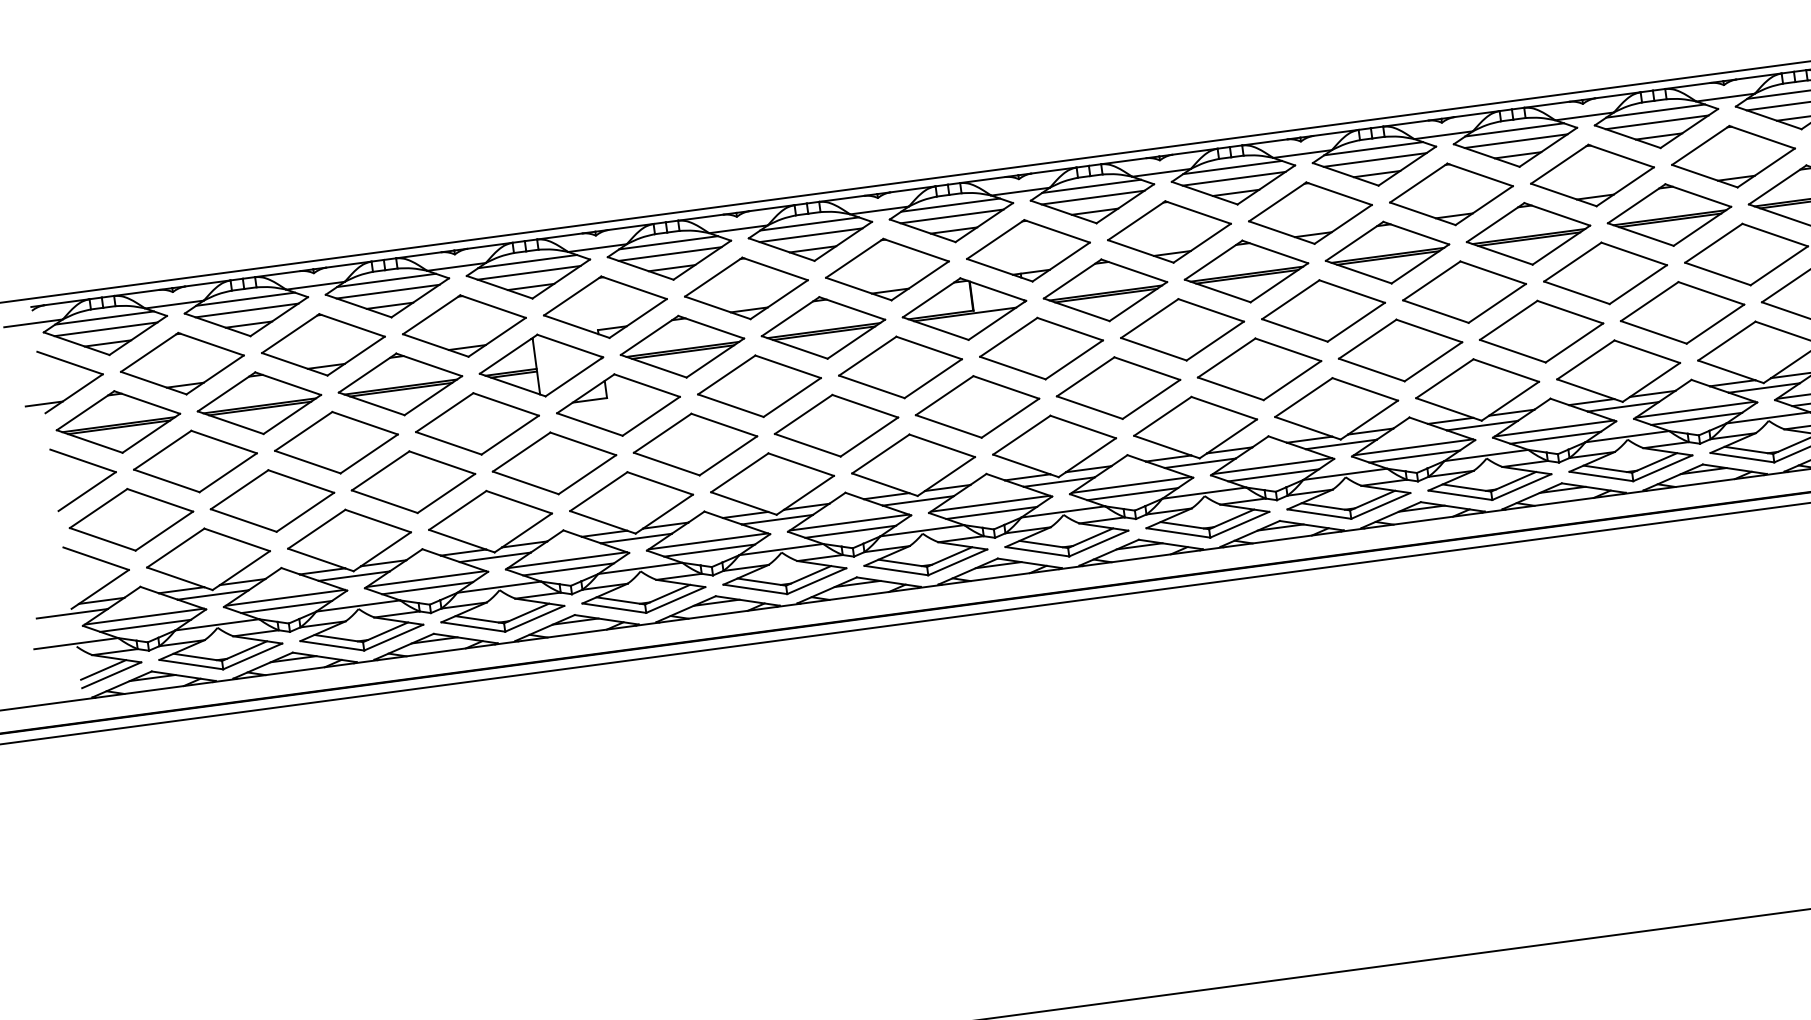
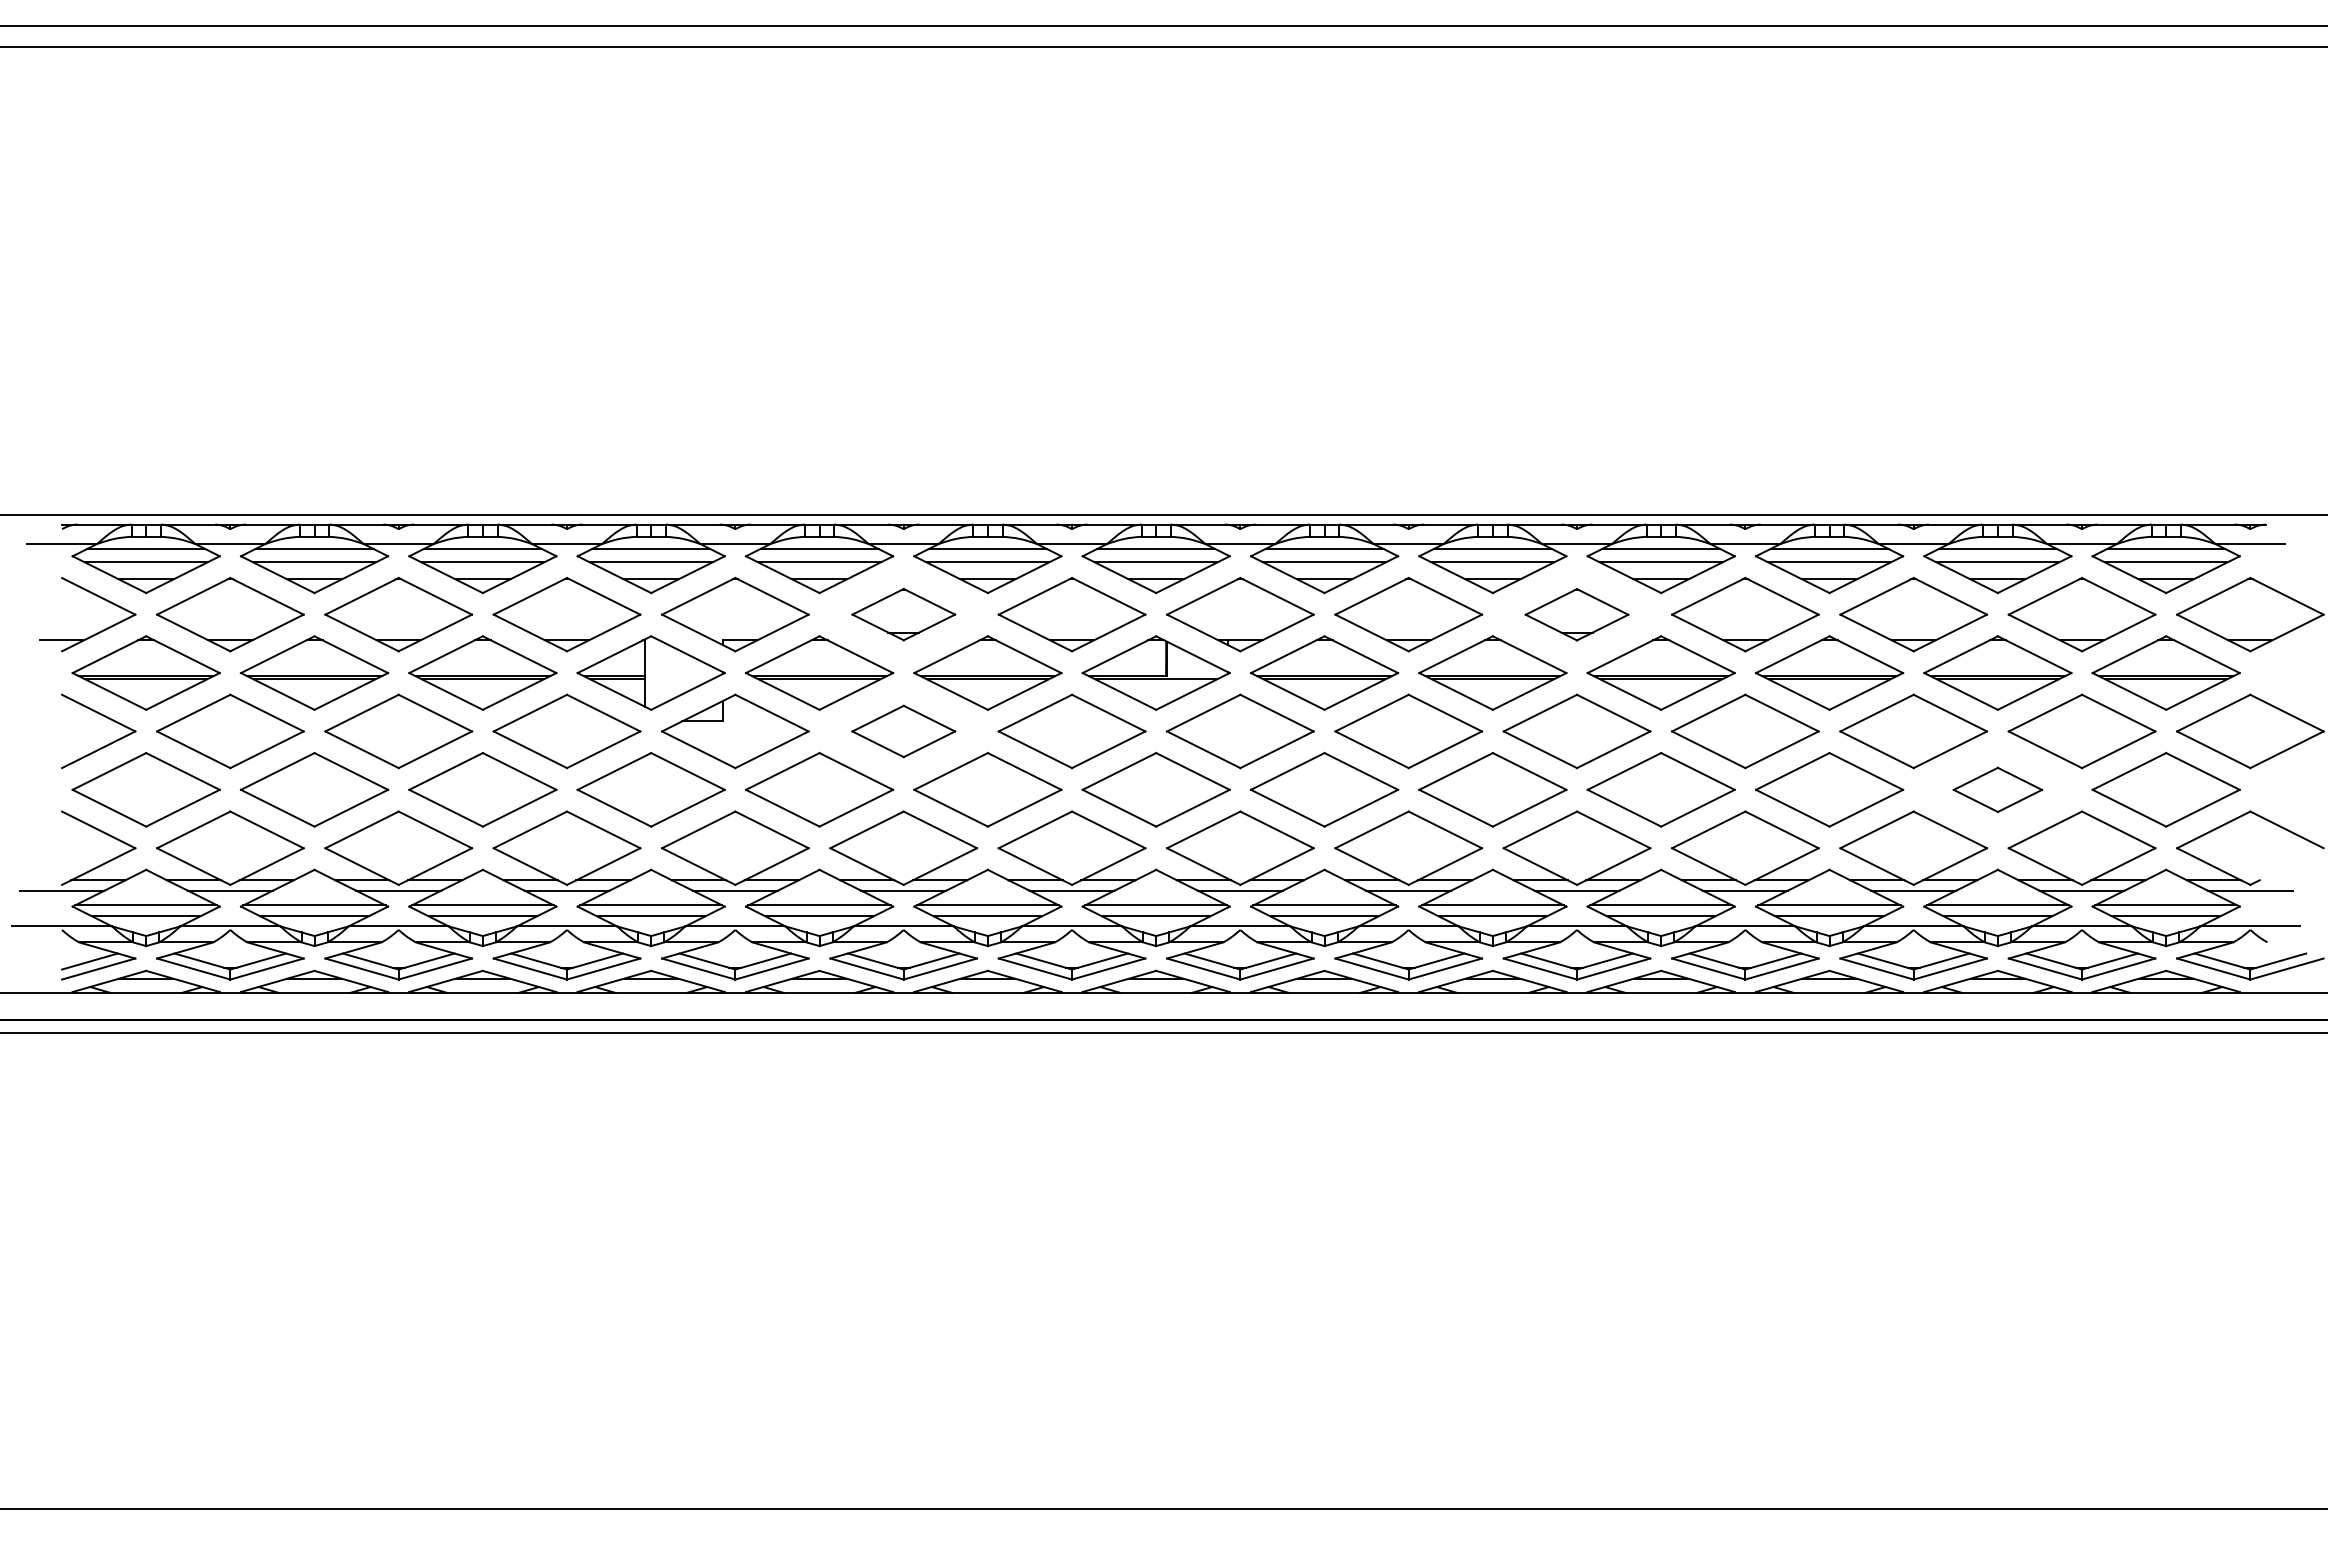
part: (1310, 213) -> (1576, 614), size x0.7
part: (746, 288) -> (903, 614), size x0.7
part: (1682, 312) -> (1997, 789), size x0.6
part: (759, 386) -> (903, 731), size x0.7

